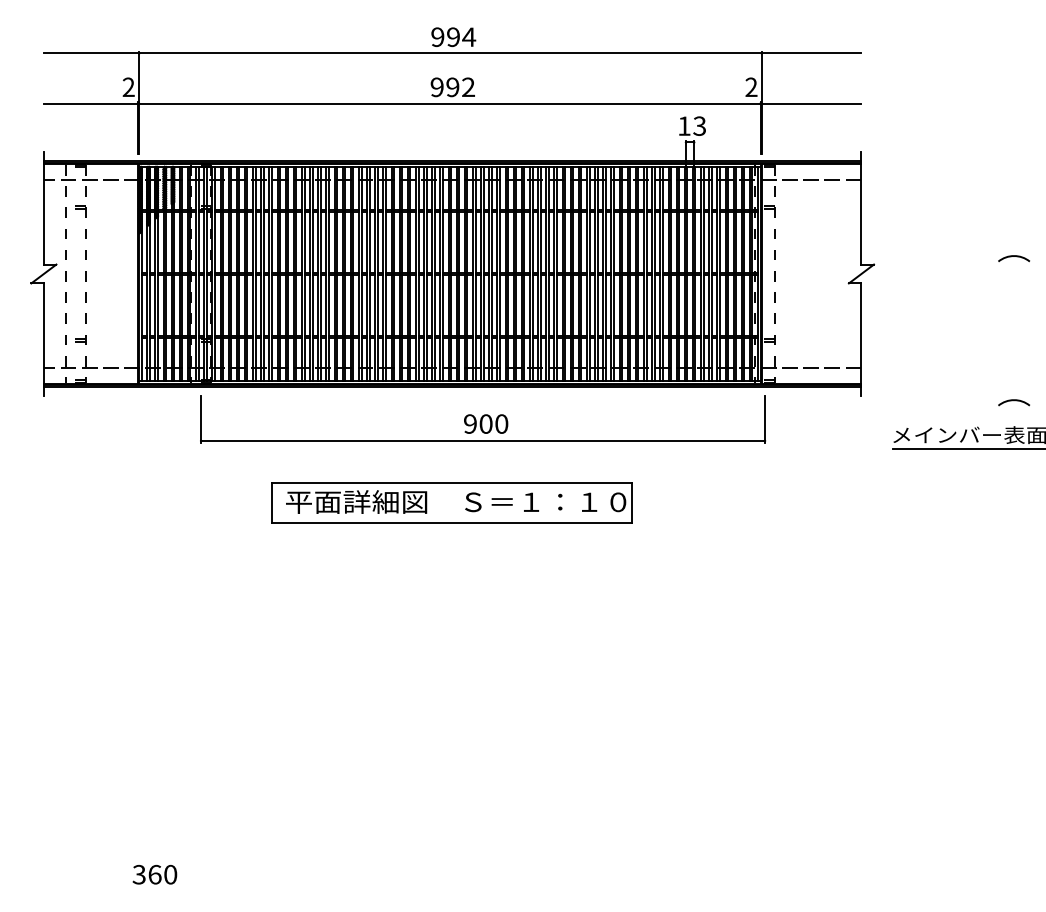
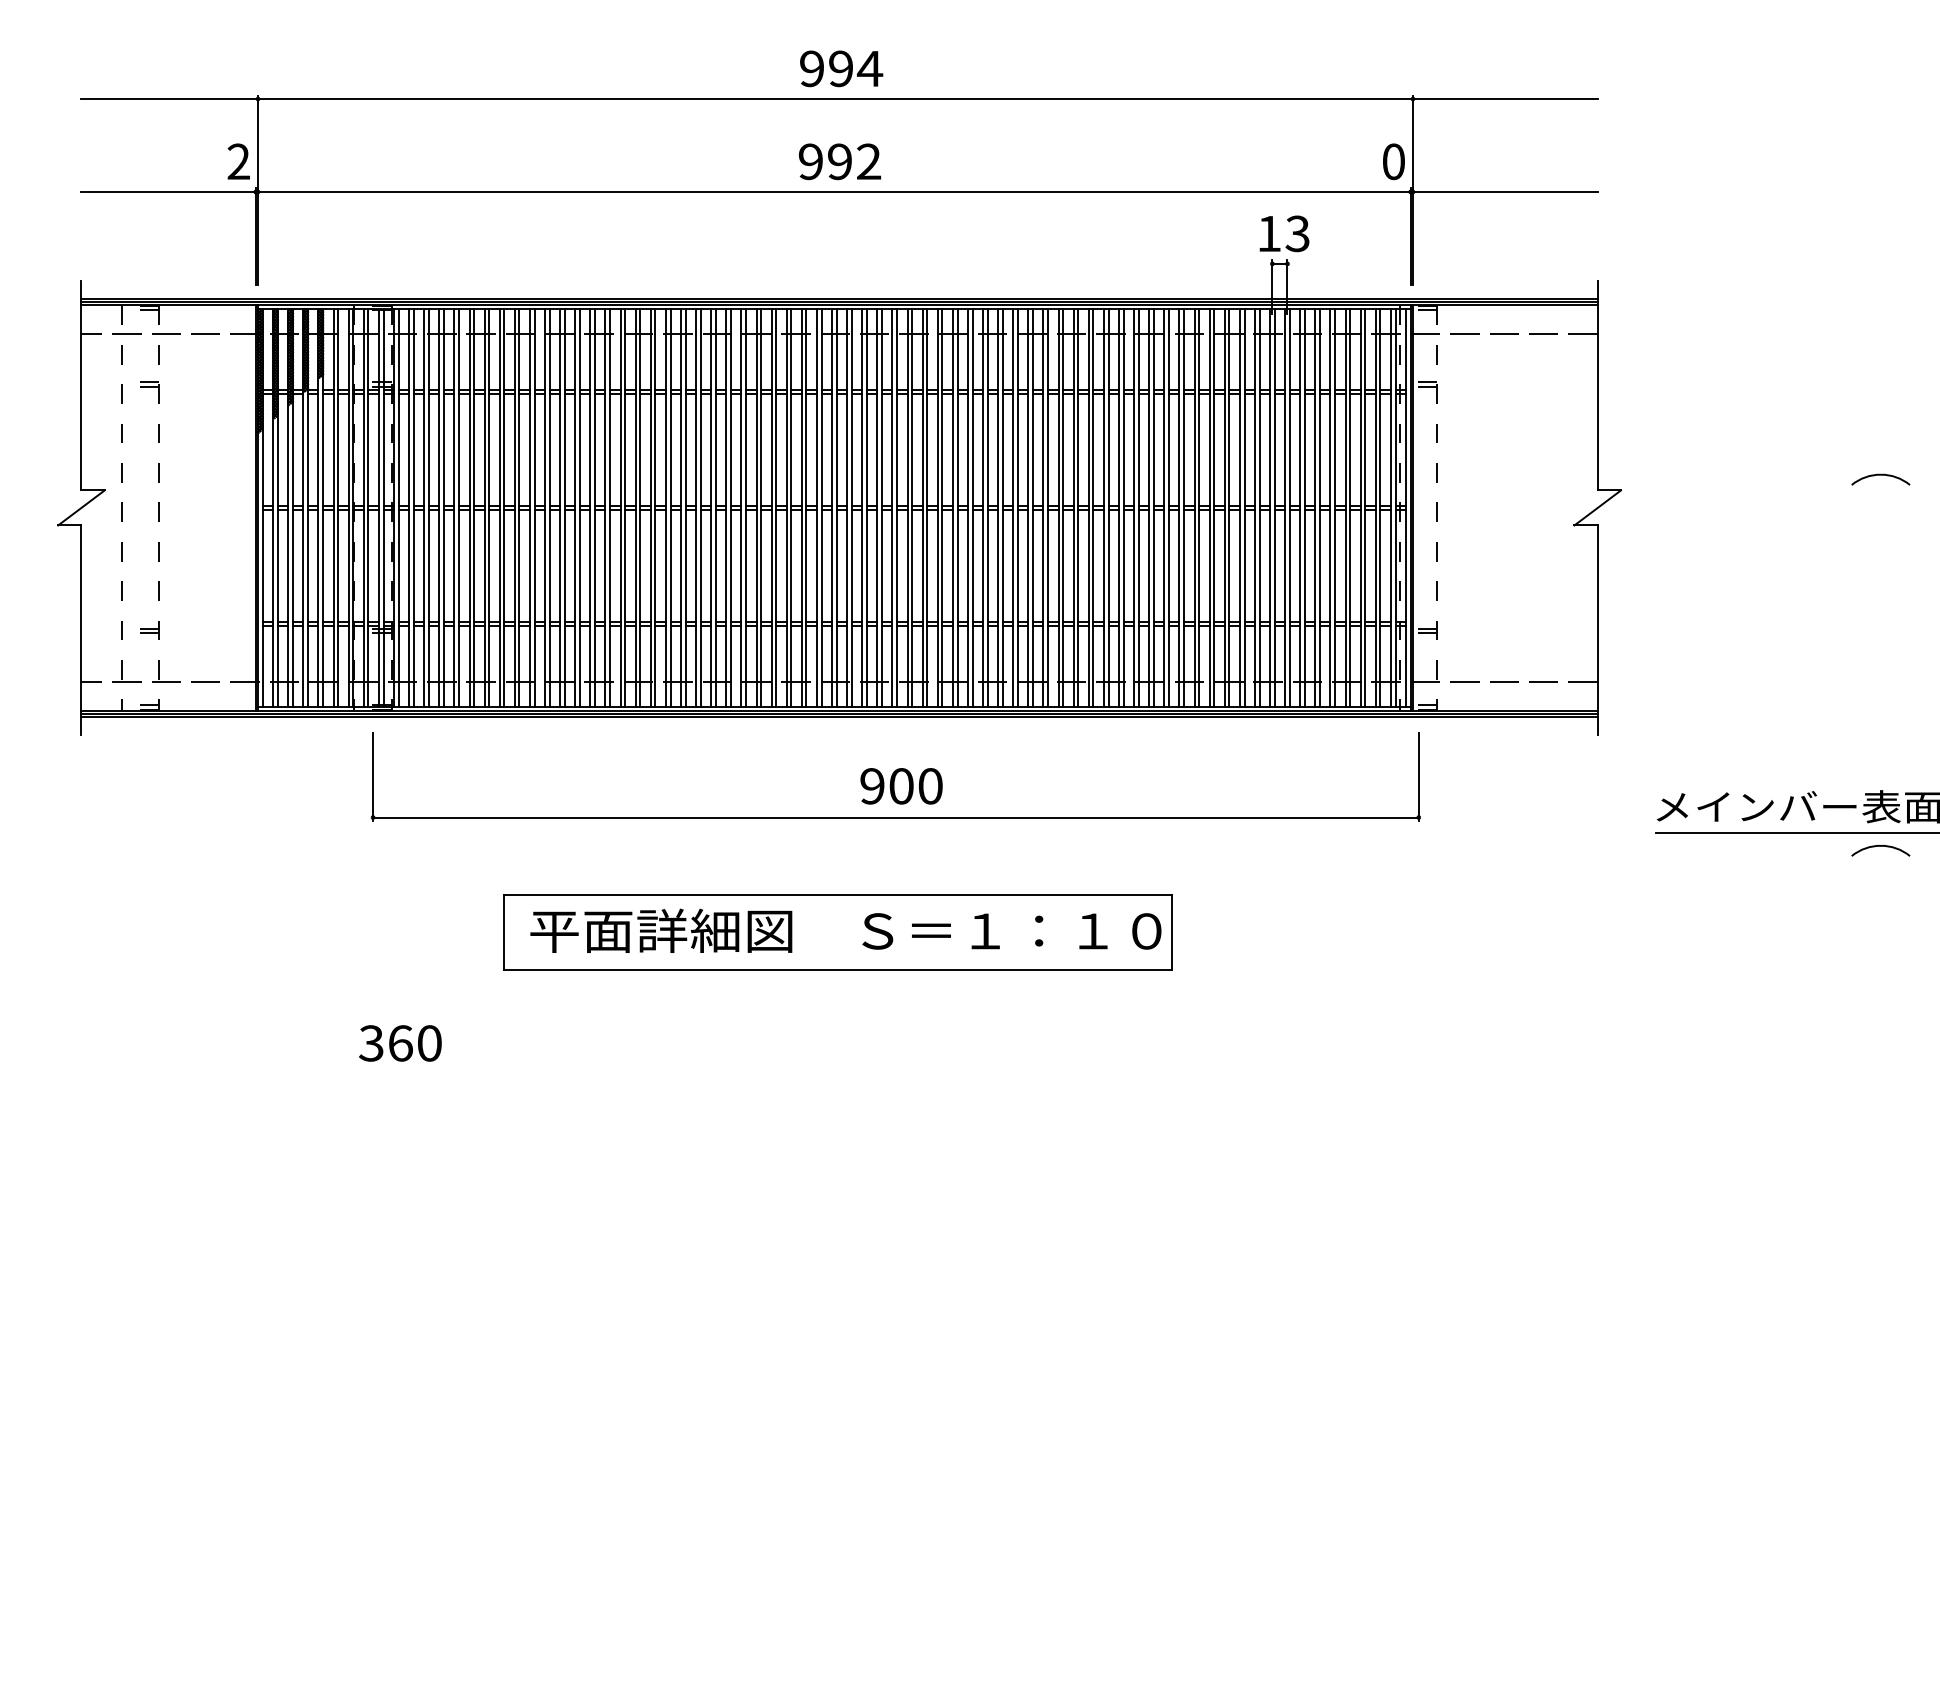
text: (751, 87) -> (1393, 162), 2 -> 0
arc: (1013, 401) -> (1879, 848), moved
text: (154, 874) -> (399, 1043), moved

